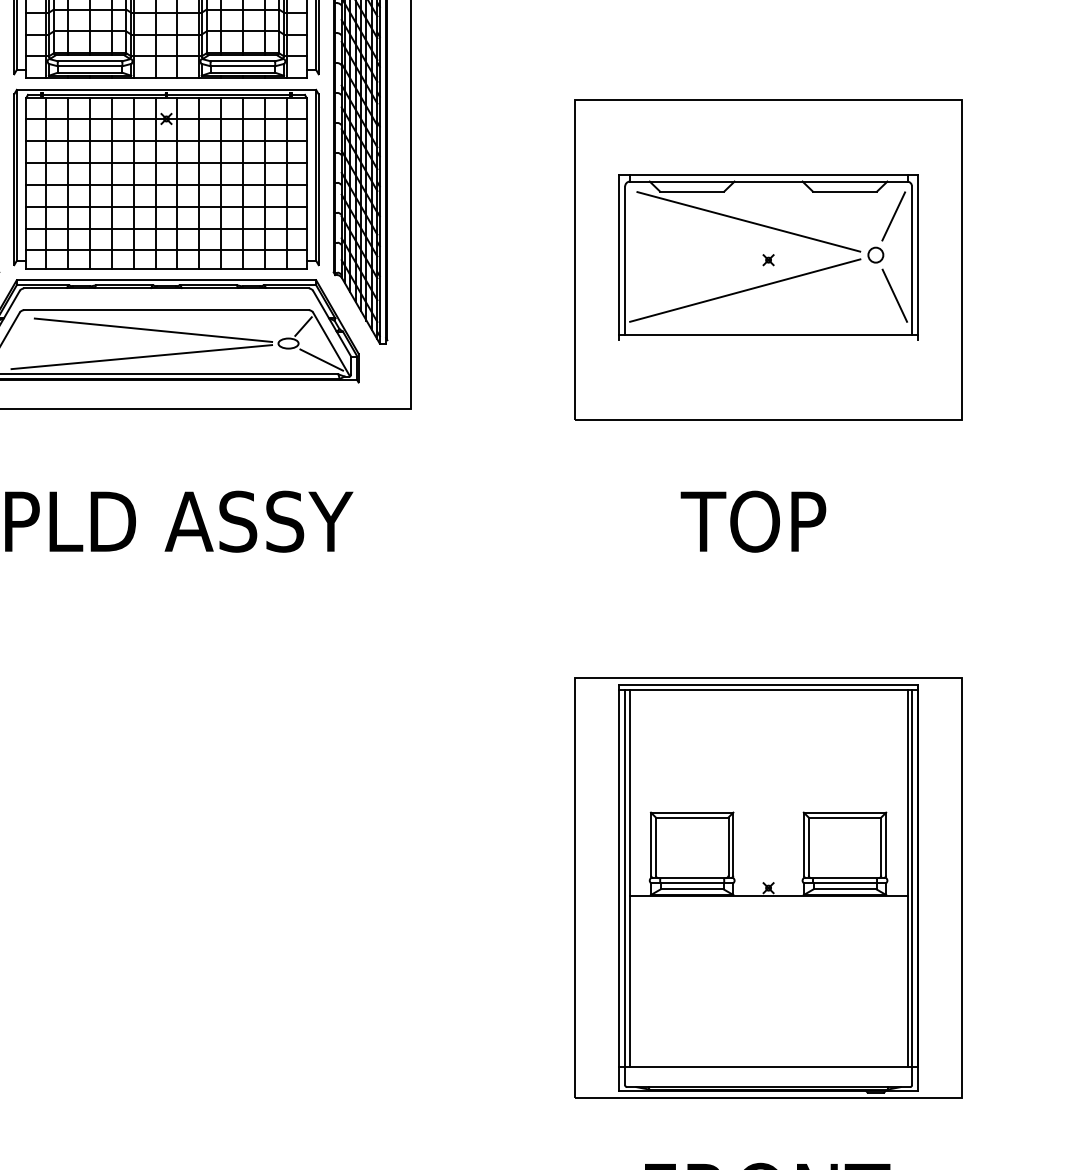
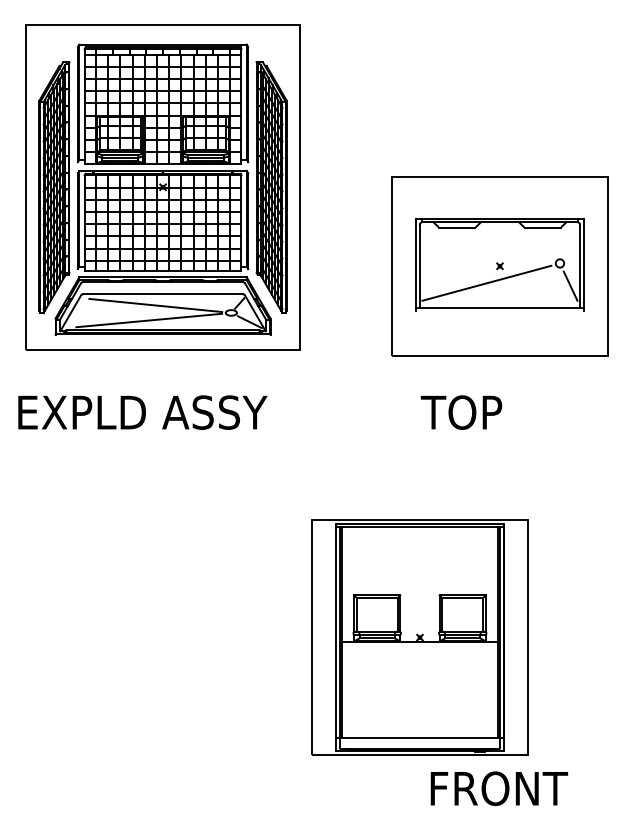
line: (892, 215) -> (569, 241), removed
line: (748, 221) -> (488, 244), removed
text: (753, 521) -> (461, 412), moved
part: (767, 887) -> (419, 637), moved

